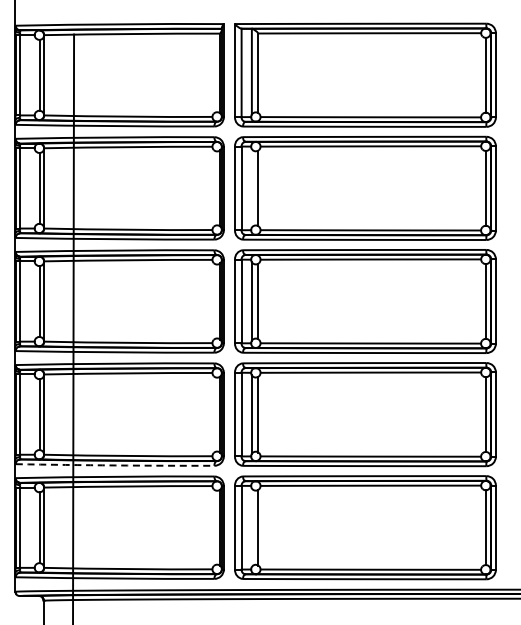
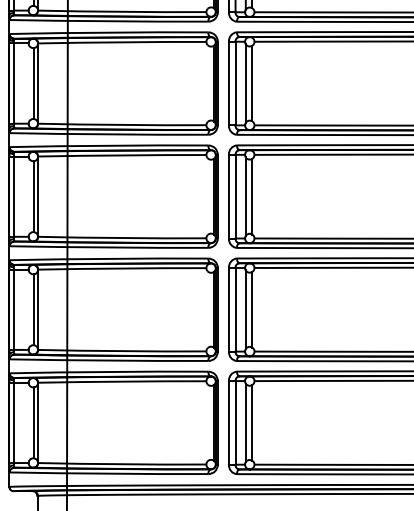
line: (251, 188) -> (245, 83), added
arc: (115, 465) -> (109, 360), dashed -> solid
line: (251, 527) -> (245, 422), added

